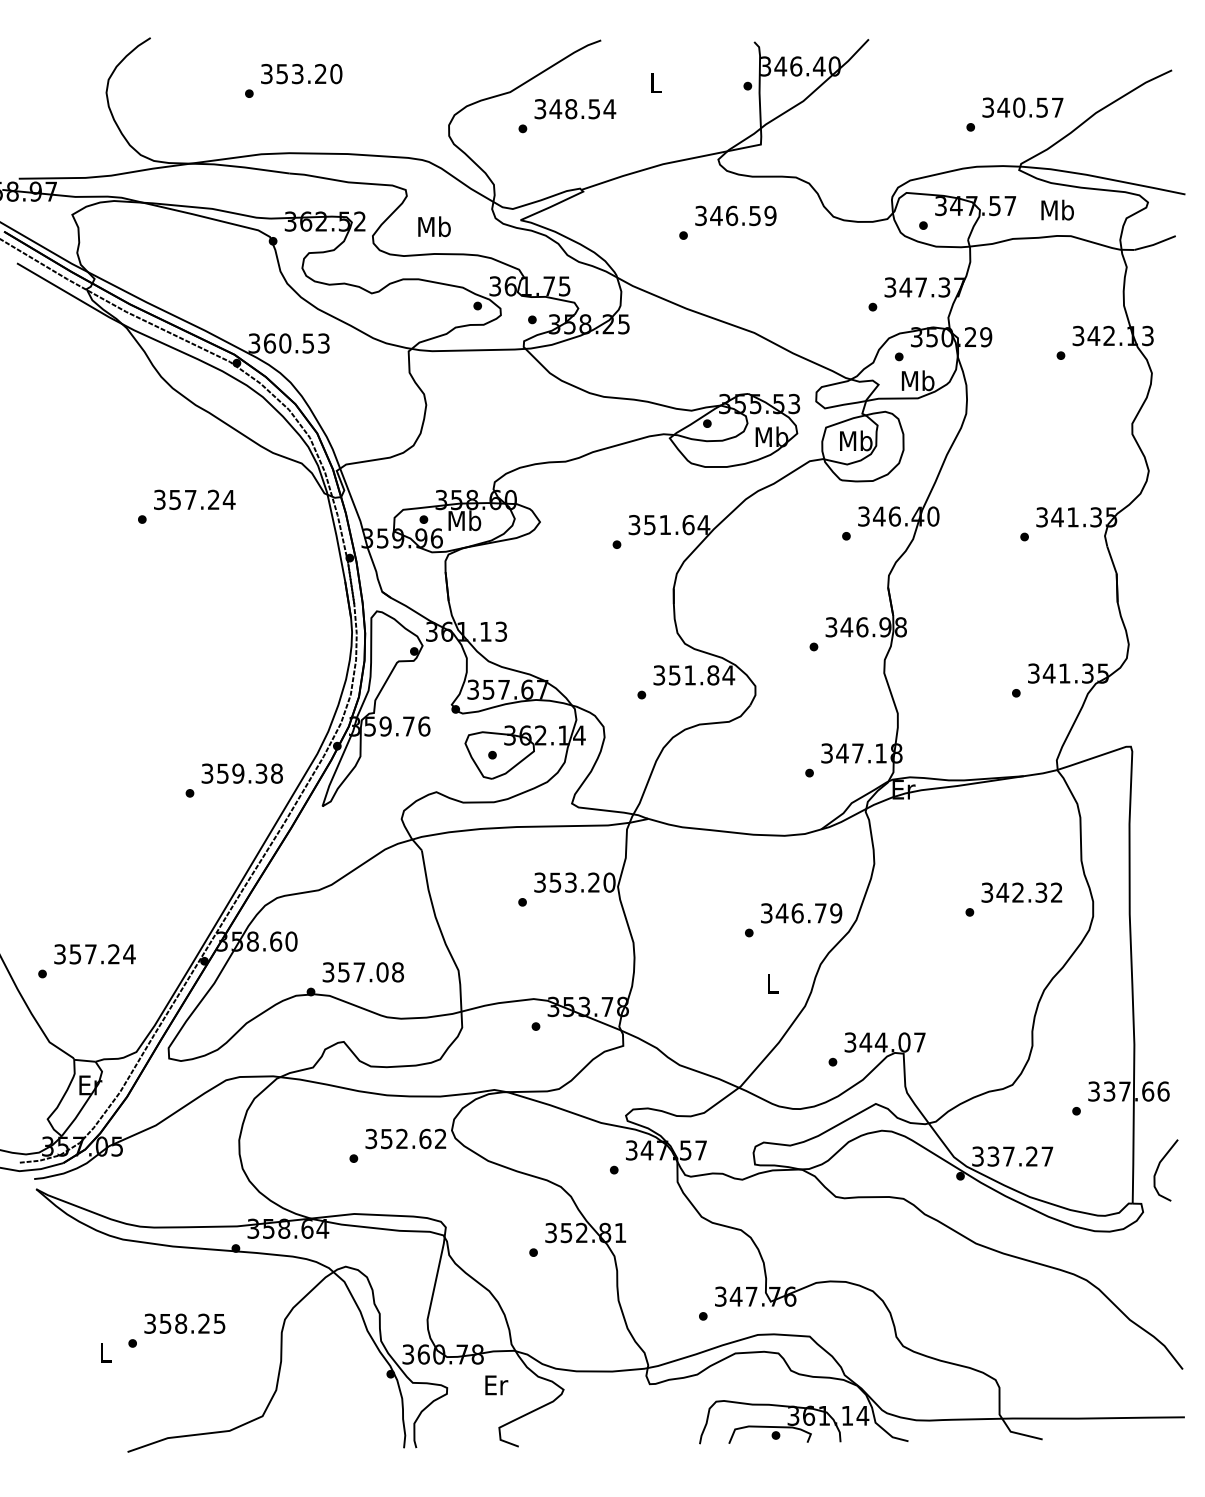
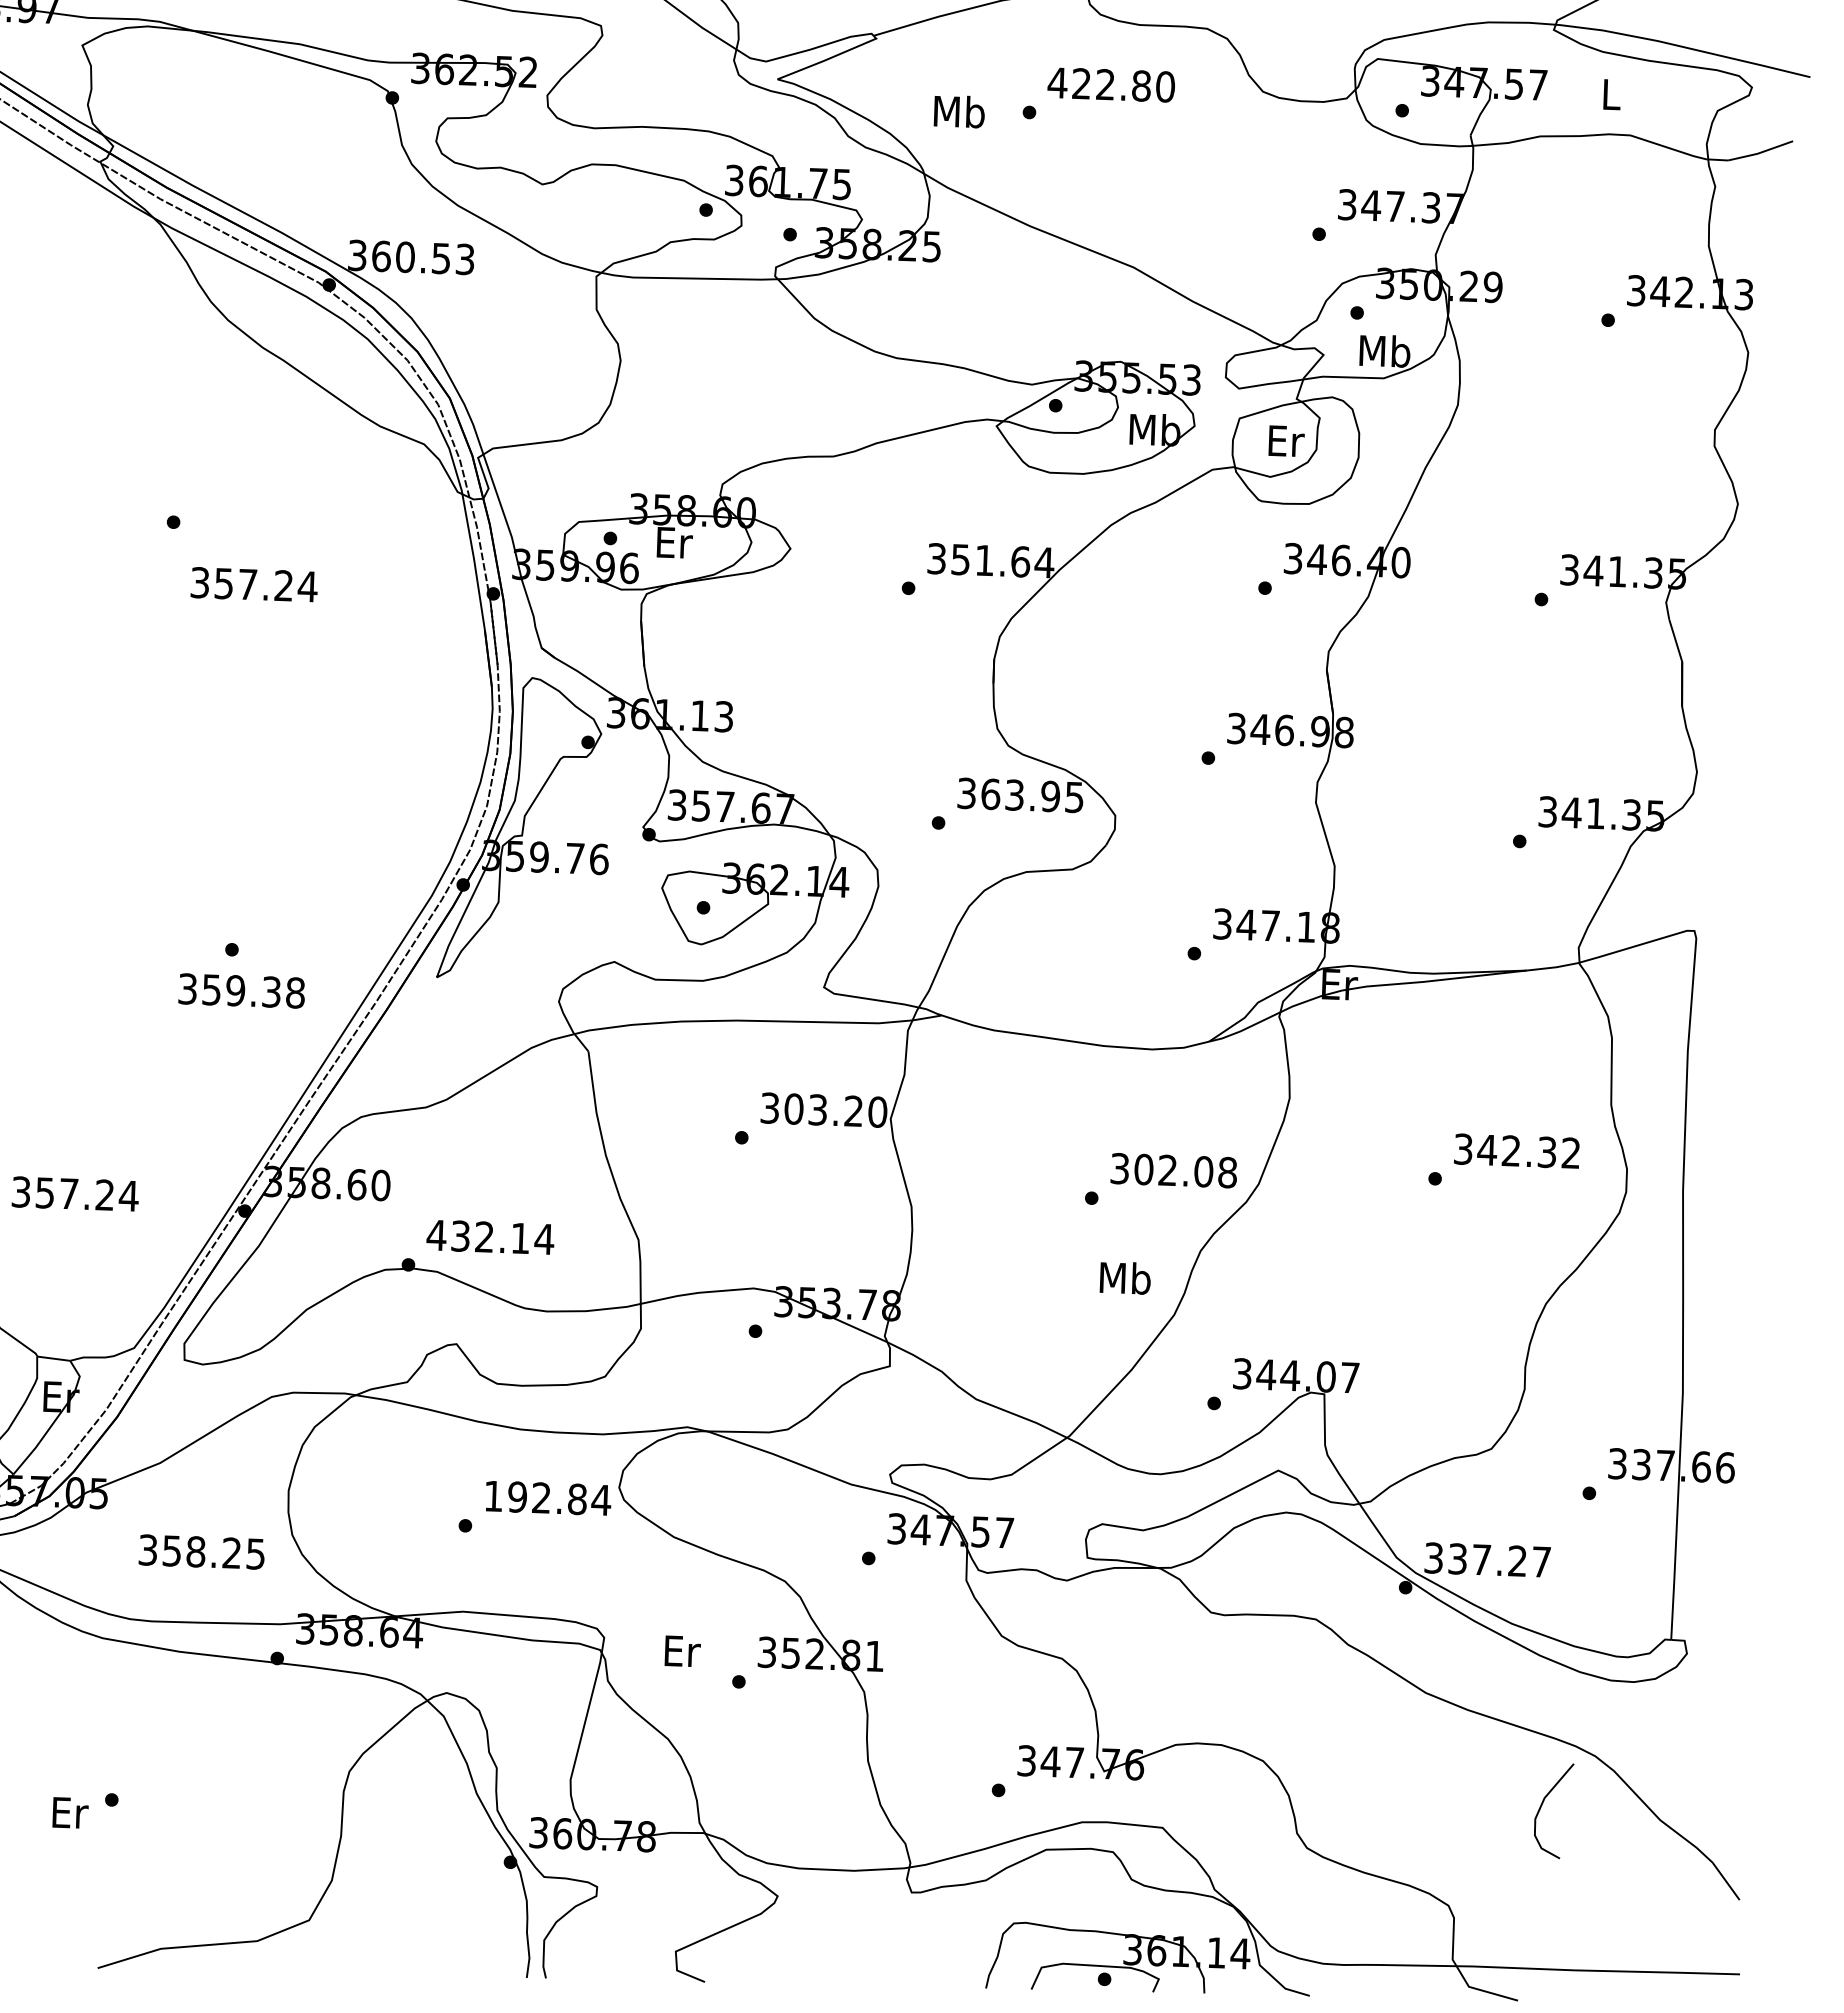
text: (1057, 209) -> (1611, 93), Mb -> L
text: (735, 215) -> (1111, 84), 346.59 -> 422.80
text: (434, 226) -> (959, 111), moved
text: (856, 440) -> (1286, 440), Mb -> Er
text: (194, 499) -> (253, 584), moved
text: (464, 520) -> (673, 542), Mb -> Er
text: (701, 675) -> (1032, 795), 351.84 -> 363.95
text: (241, 773) -> (240, 990), moved
text: (555, 882) -> (793, 1108), 353.20 -> 303.20
text: (808, 913) -> (1184, 1171), 346.79 -> 302.08
text: (363, 972) -> (490, 1237), 357.08 -> 432.14
text: (772, 983) -> (1124, 1277), L -> Mb
text: (406, 1138) -> (548, 1497), 352.62 -> 192.84
curve: (1158, 1169) -> (1541, 1808), moved
text: (184, 1323) -> (201, 1551), moved
text: (106, 1352) -> (70, 1812), L -> Er
text: (496, 1385) -> (682, 1651), moved

